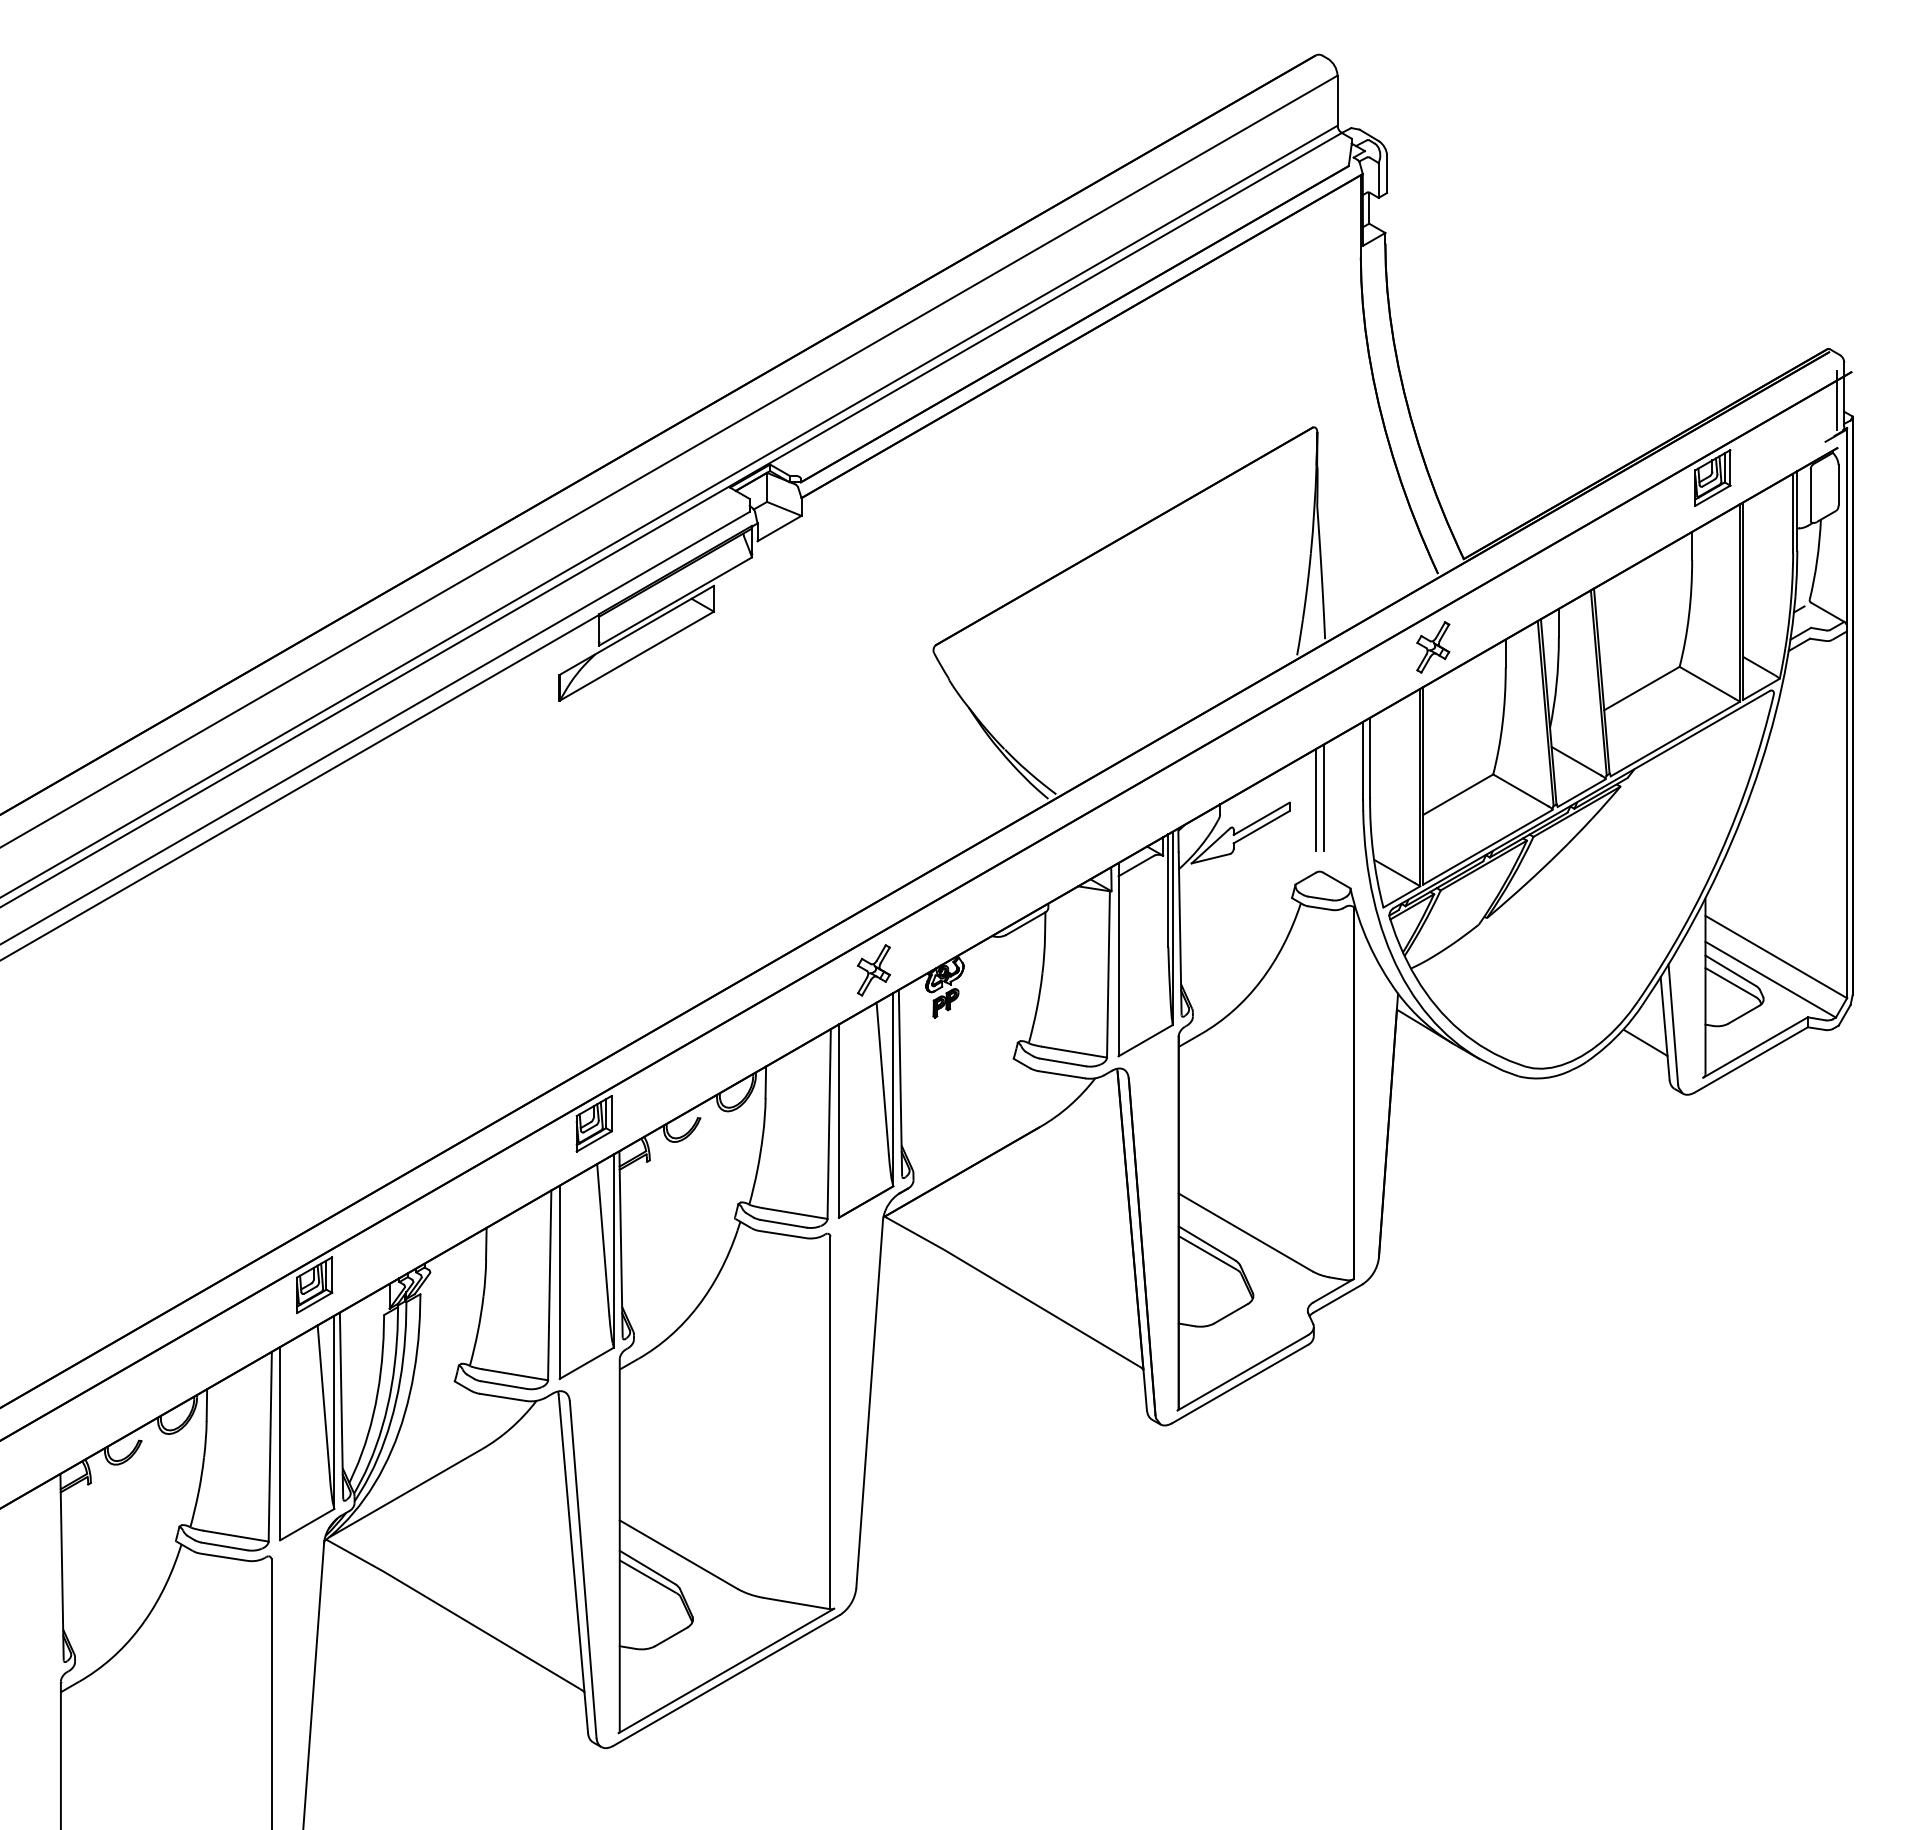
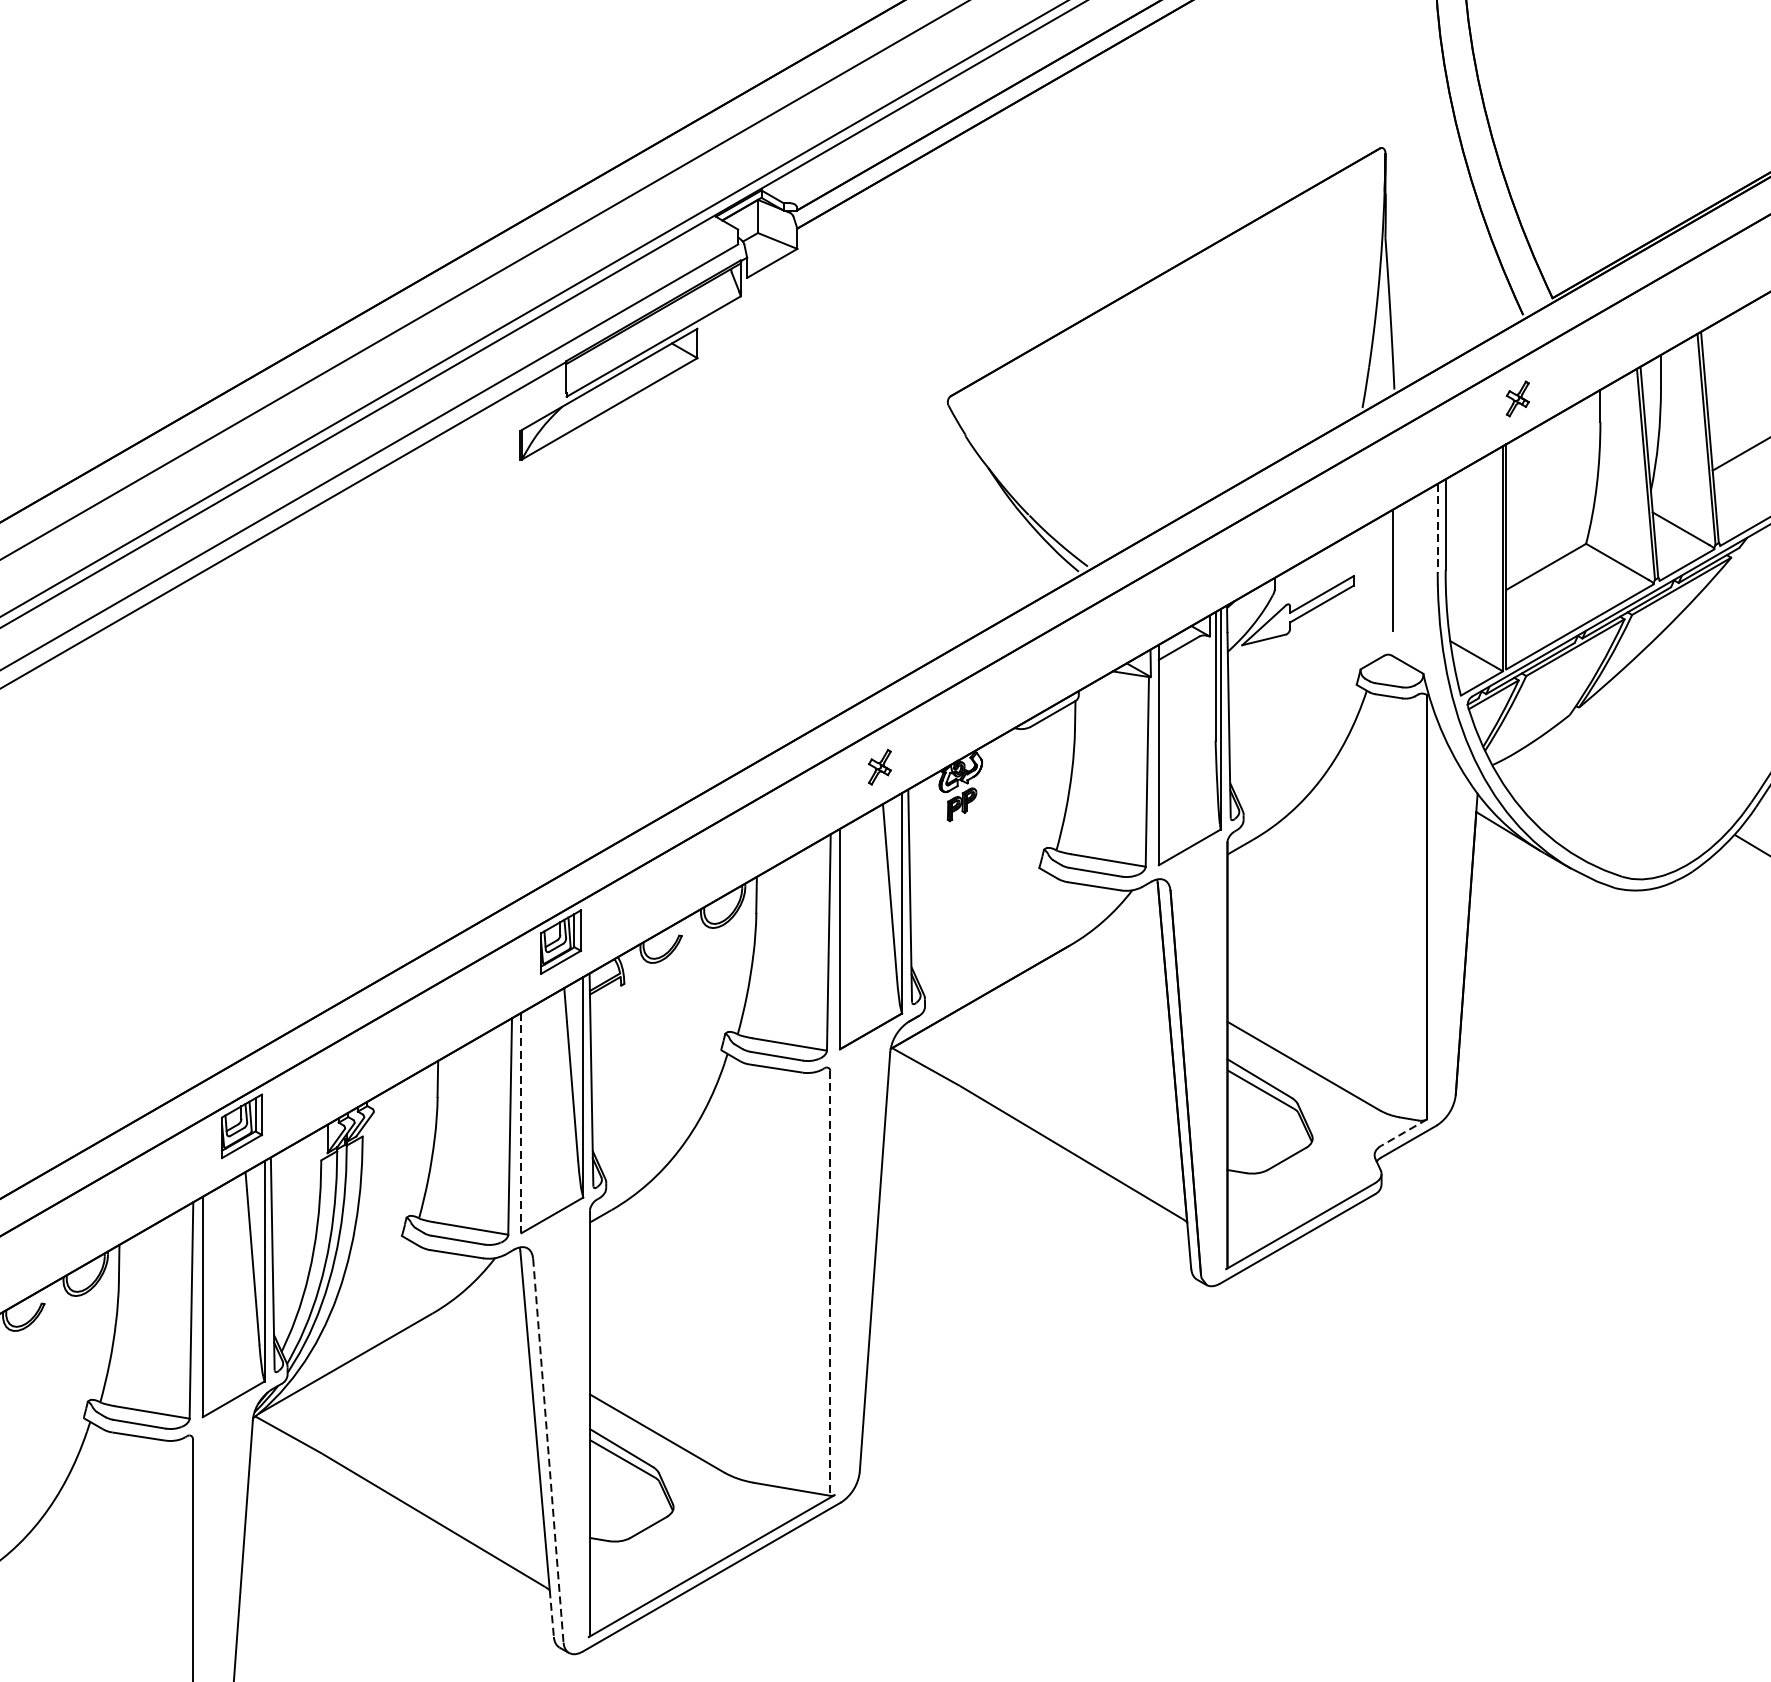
part: (1433, 647) -> (1518, 399), size x0.6
line: (1363, 761) -> (1438, 529), solid -> dashed
line: (1315, 800) -> (1383, 573), removed
part: (873, 970) -> (879, 767), size x0.6
line: (559, 1282) -> (521, 1123), solid -> dashed
line: (1333, 1291) -> (1403, 1133), solid -> dashed
line: (830, 1423) -> (830, 1283), solid -> dashed
line: (583, 1569) -> (548, 1450), solid -> dashed
line: (586, 1713) -> (552, 1614), solid -> dashed

